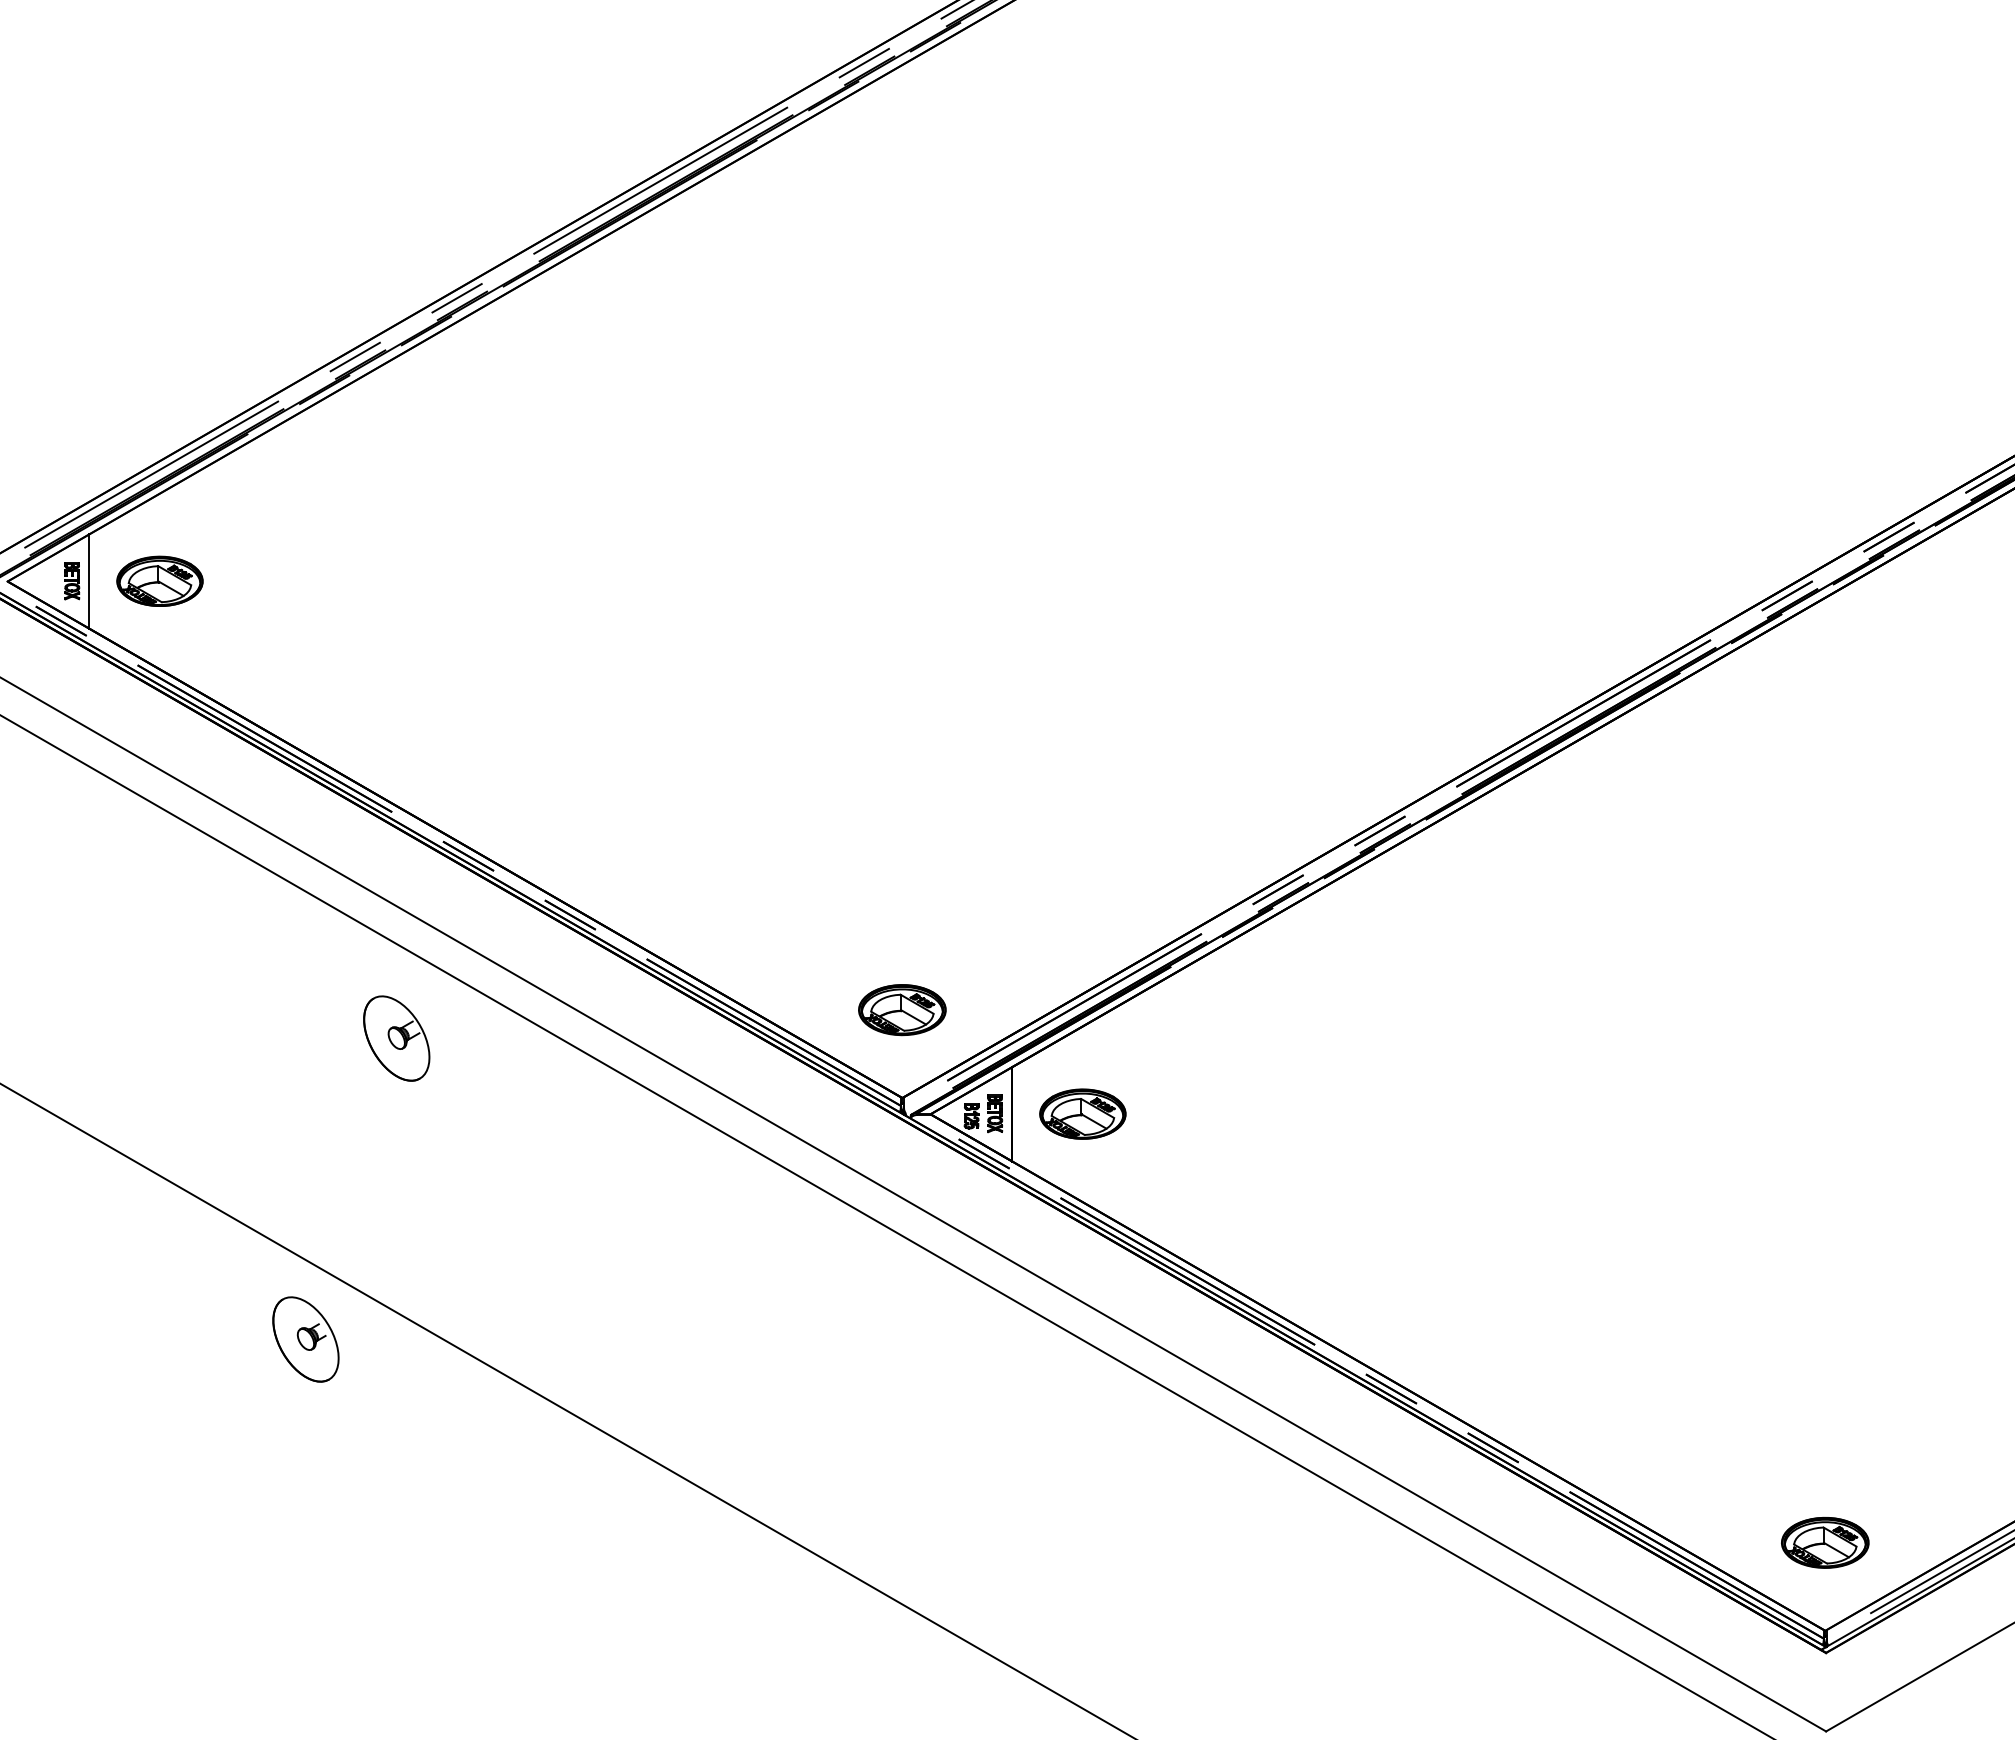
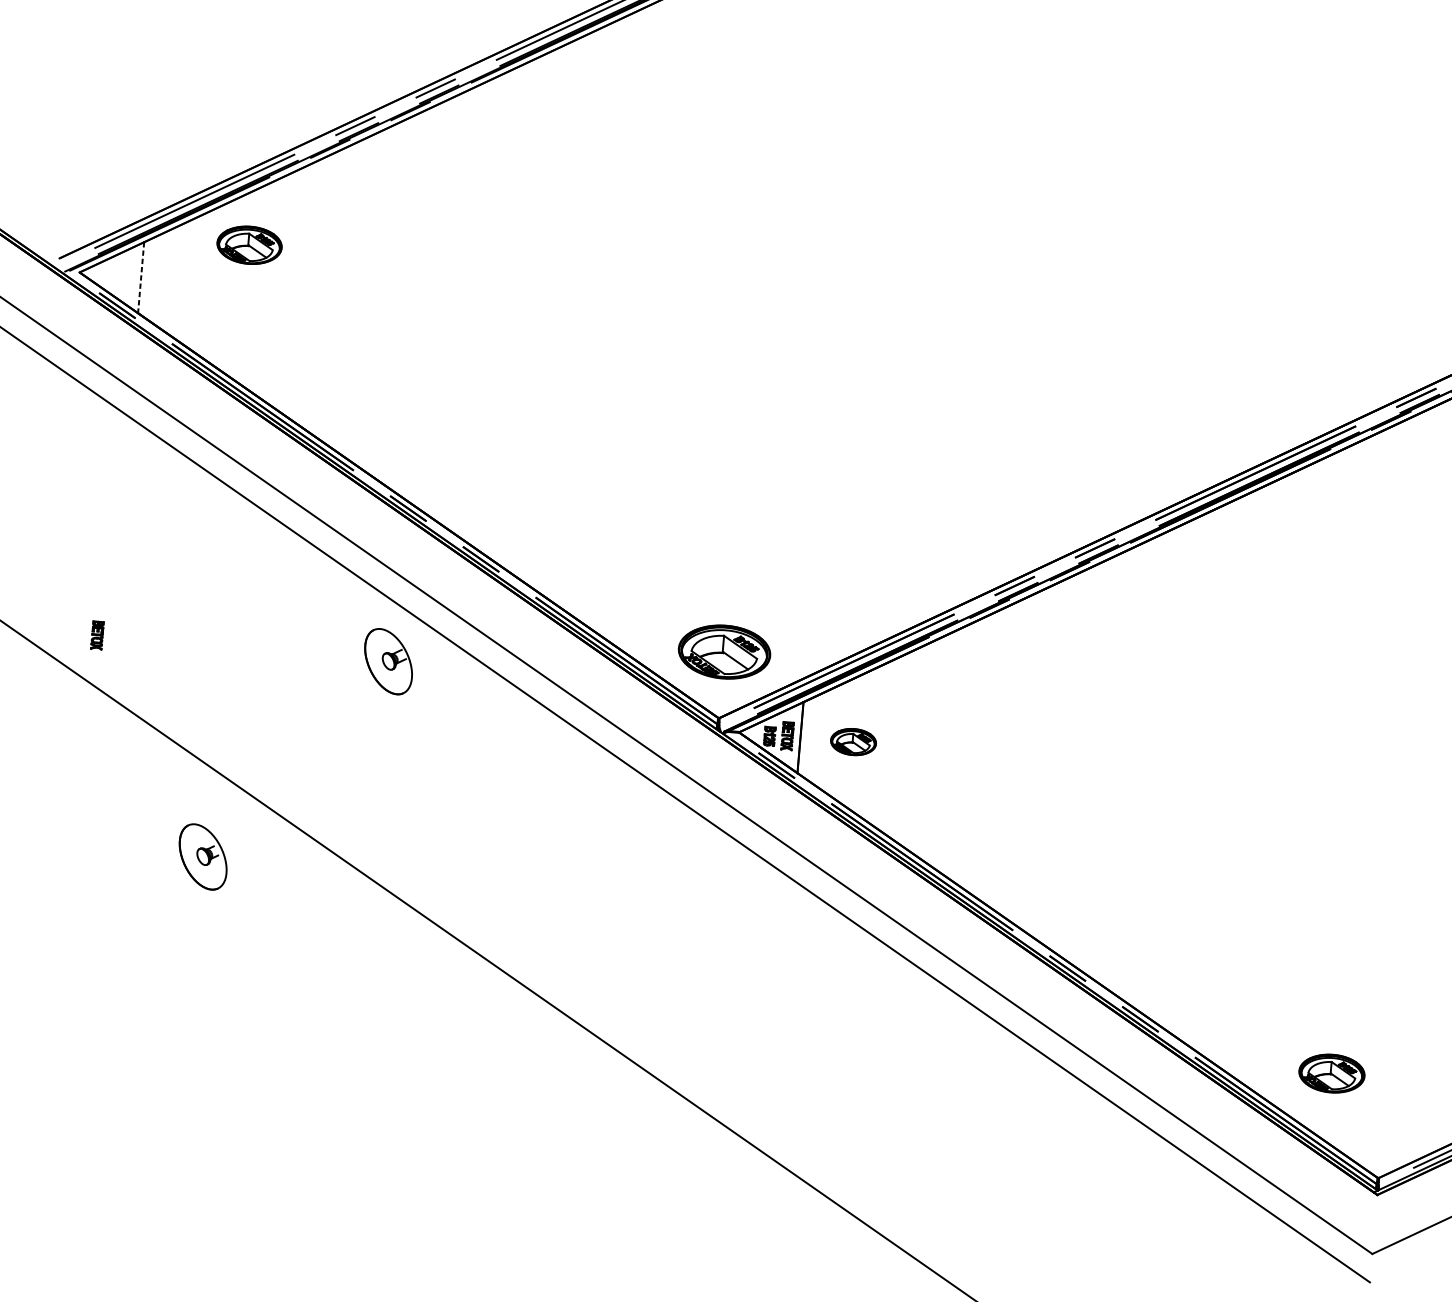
part: (159, 580) -> (249, 244), moved
part: (72, 581) -> (97, 635), moved
line: (89, 582) -> (141, 278), solid -> dashed
part: (902, 1010) -> (724, 652), size x1.4
part: (396, 1038) -> (388, 661), moved
part: (1082, 1113) -> (853, 741), size x0.7
part: (305, 1339) -> (202, 856), moved
part: (1825, 1542) -> (1332, 1073), moved

